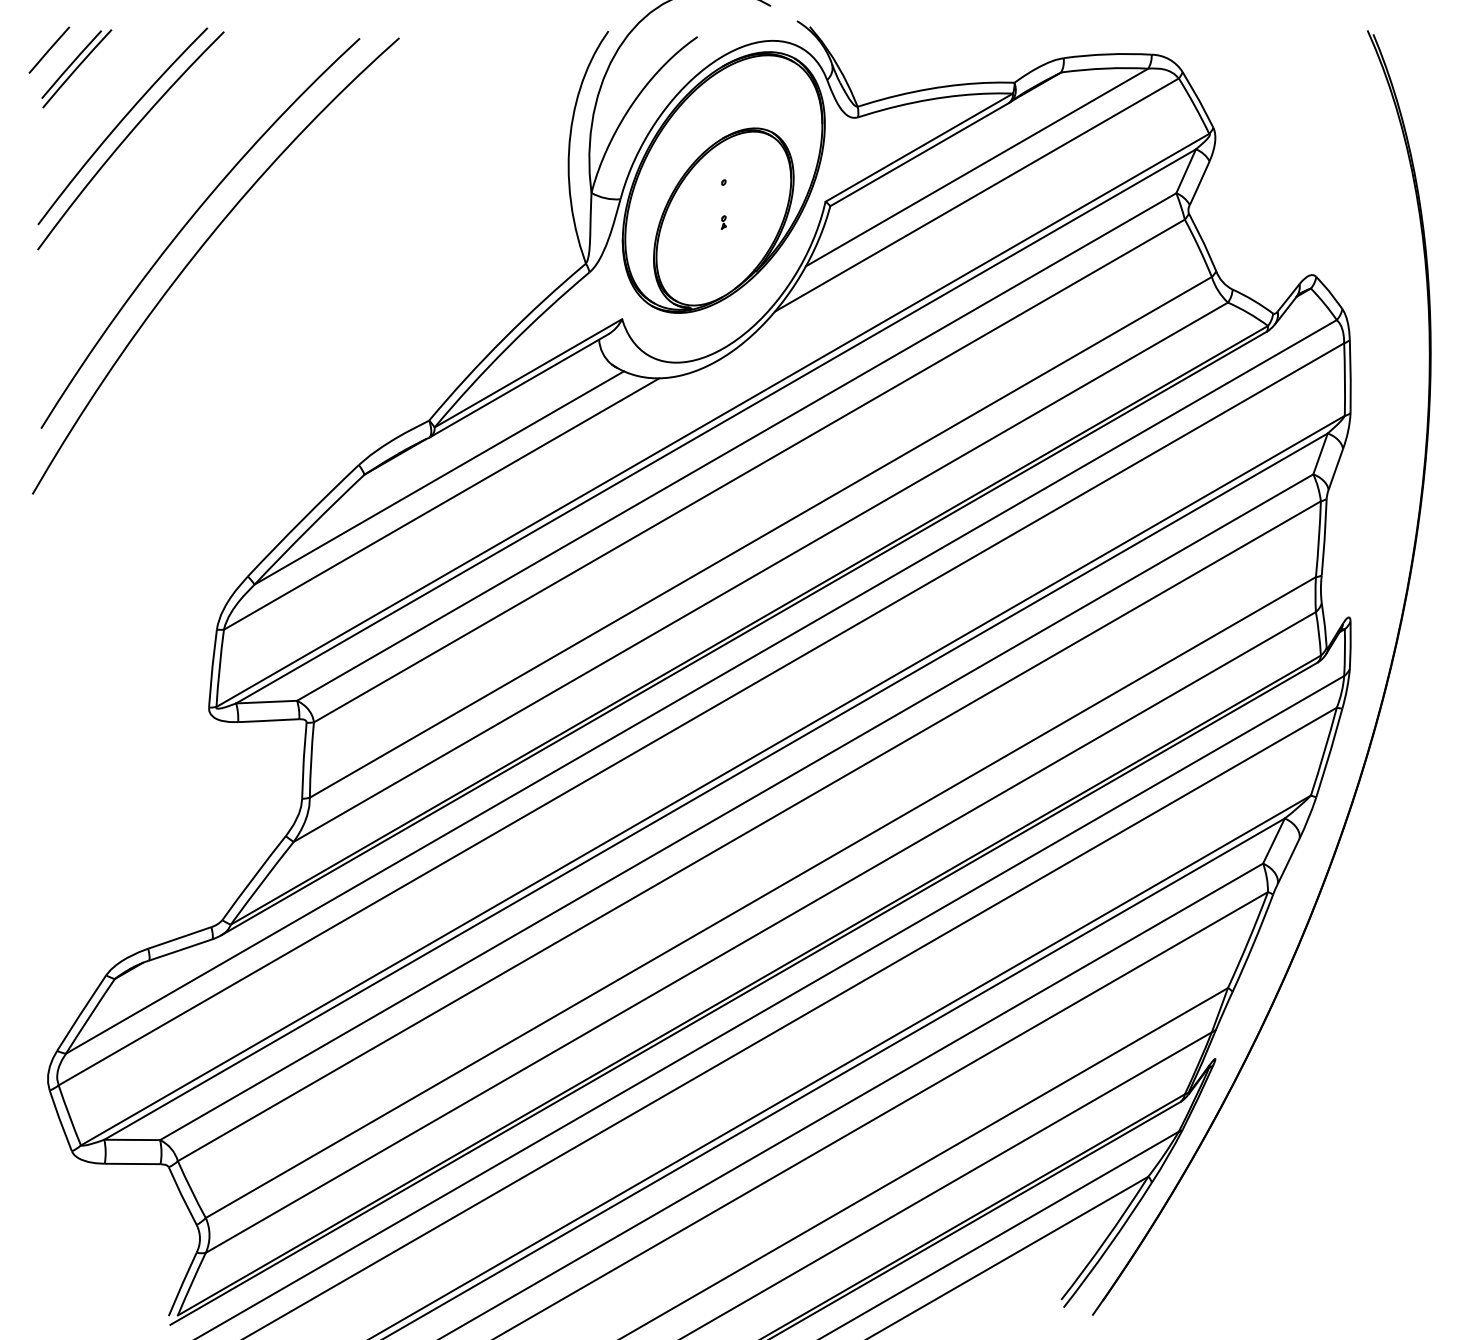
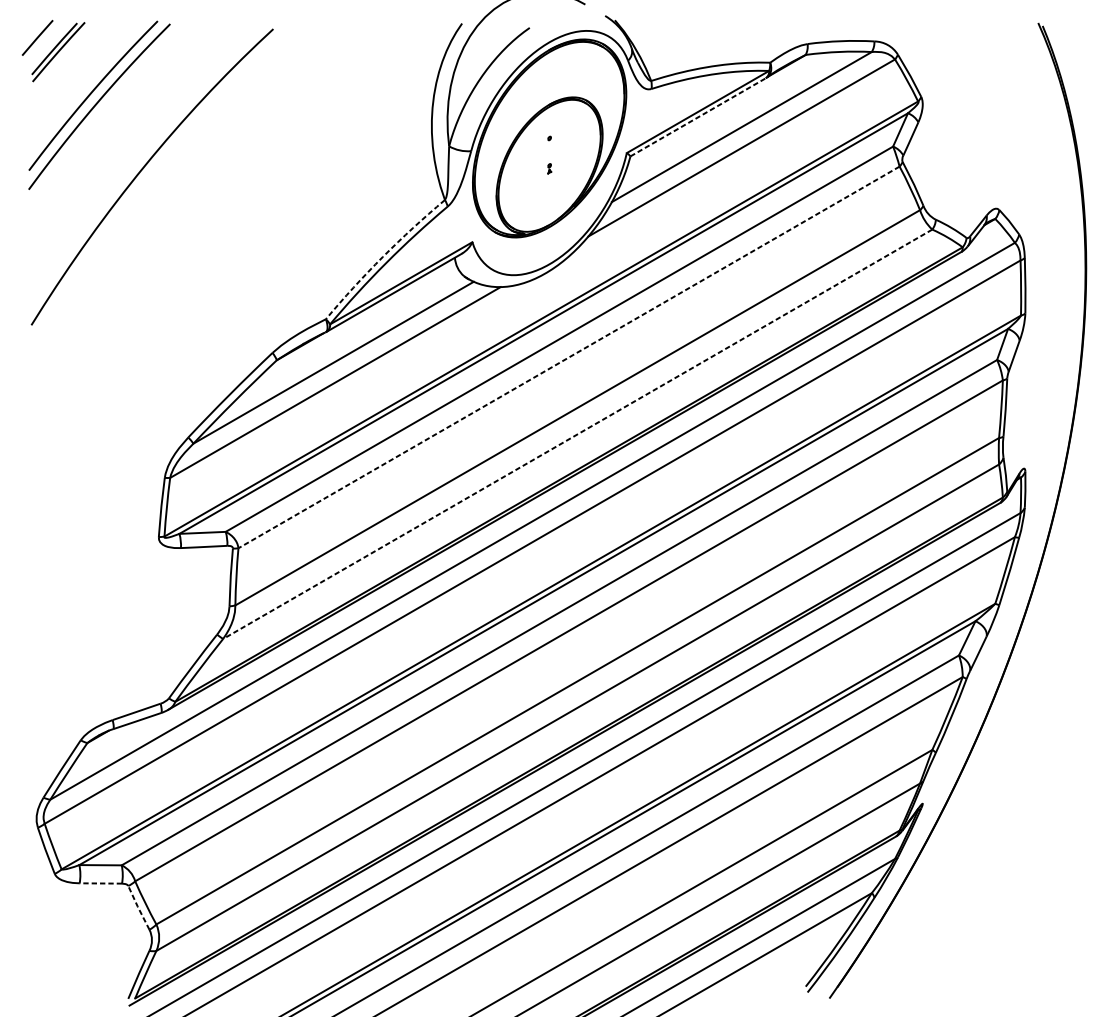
line: (919, 154) -> (698, 117), solid -> dashed
curve: (199, 251) -> (151, 190), removed
arc: (504, 338) -> (383, 256), solid -> dashed
line: (749, 471) -> (569, 357), solid -> dashed
line: (760, 572) -> (577, 434), solid -> dashed
line: (132, 1163) -> (100, 883), solid -> dashed
line: (181, 1195) -> (137, 907), solid -> dashed

